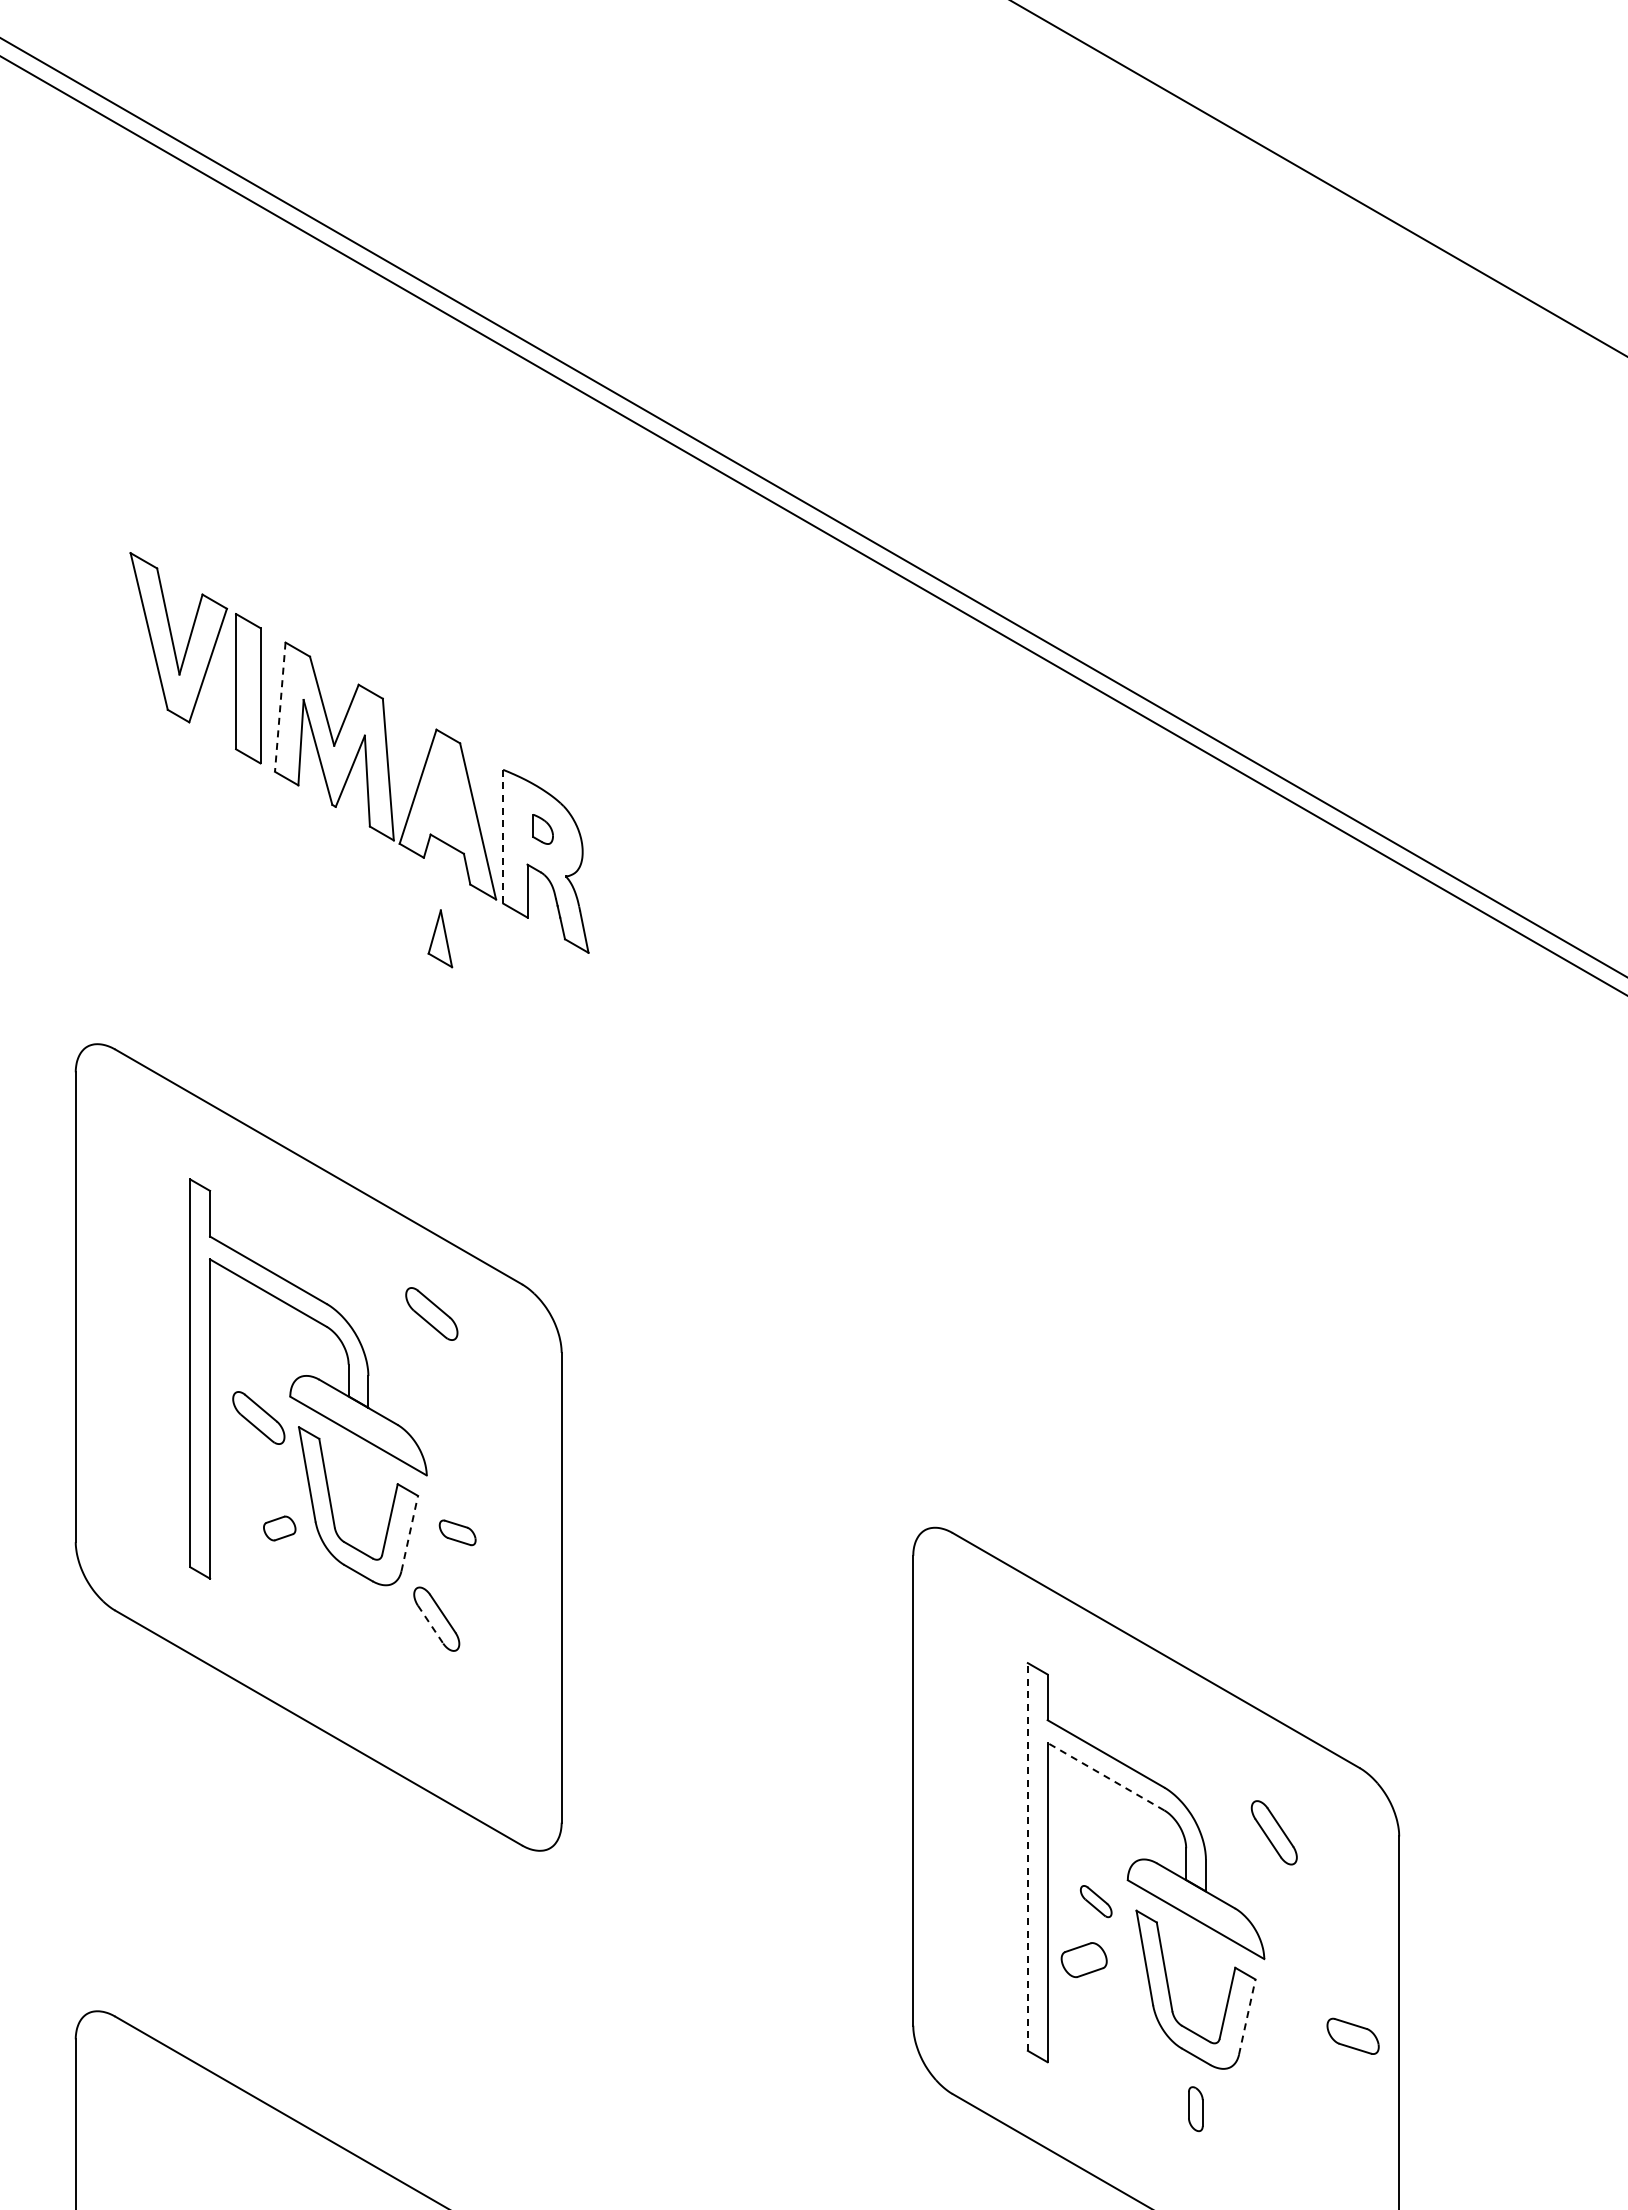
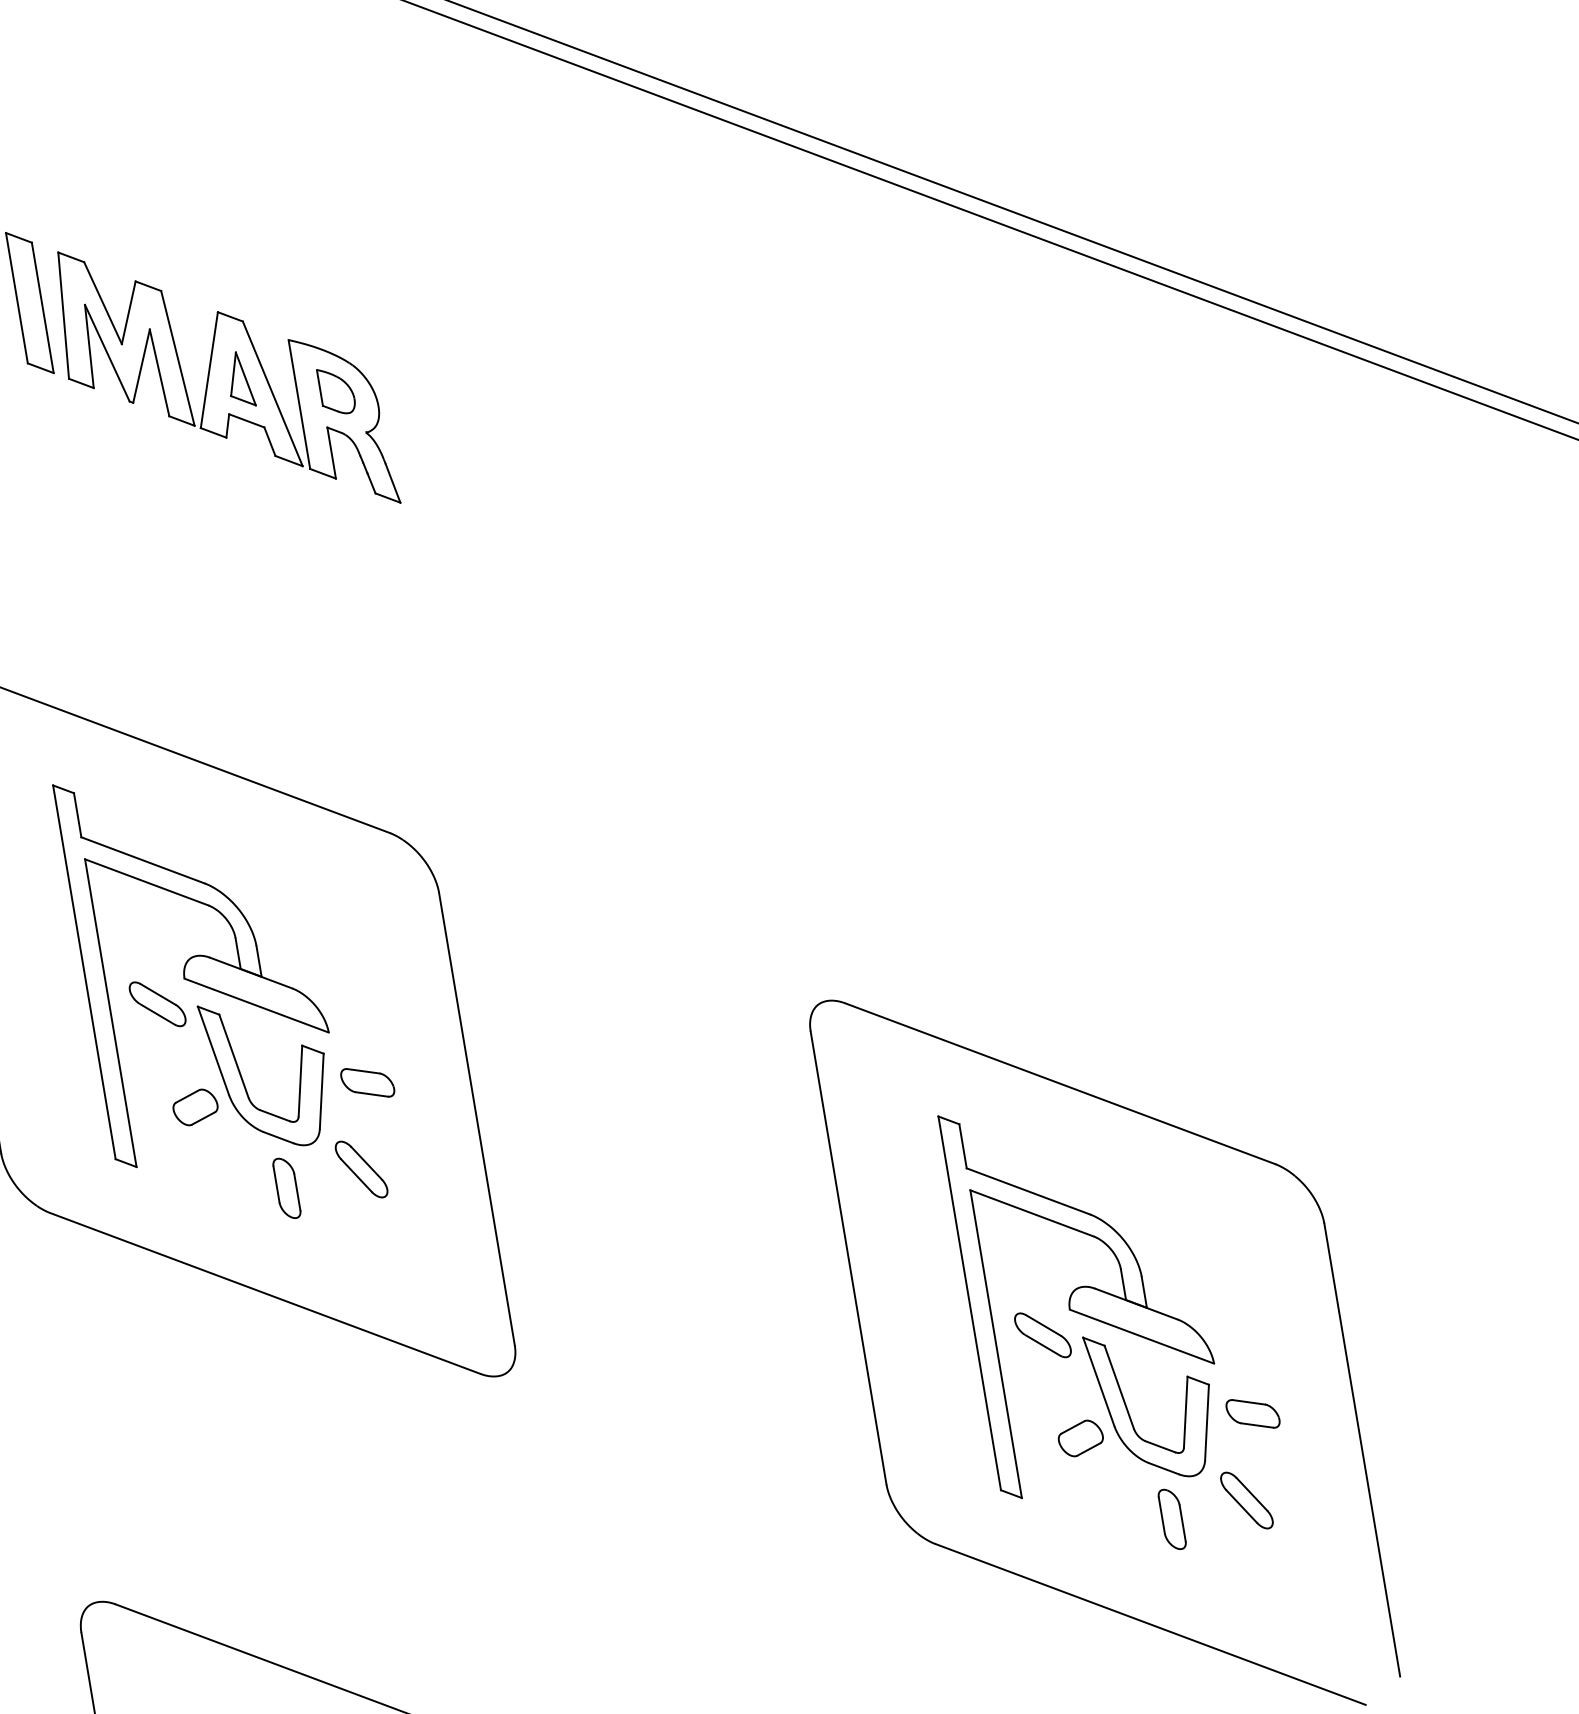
line: (280, 707) -> (63, 315), dashed -> solid
part: (542, 829) -> (336, 391), size x1.67
line: (503, 836) -> (299, 404), dashed -> solid
part: (440, 938) -> (240, 379), moved
part: (431, 1313) -> (307, 875), removed
part: (279, 1528) -> (195, 1107), size x1.43
part: (457, 1532) -> (367, 1082), size x1.43
line: (409, 1533) -> (321, 1091), dashed -> solid
line: (430, 1624) -> (356, 1175), dashed -> solid
part: (357, 1625) -> (286, 1188), added
line: (1105, 1776) -> (1031, 1213), dashed -> solid
part: (1273, 1832) -> (1246, 1500), moved
line: (1027, 1856) -> (969, 1302), dashed -> solid
part: (1095, 1901) -> (1042, 1335), size x1.67
part: (1083, 1960) -> (1080, 1438), moved
line: (1247, 2017) -> (1207, 1422), dashed -> solid
part: (1352, 2035) -> (1252, 1413), moved
part: (1195, 2108) -> (1171, 1518), size x1.43

